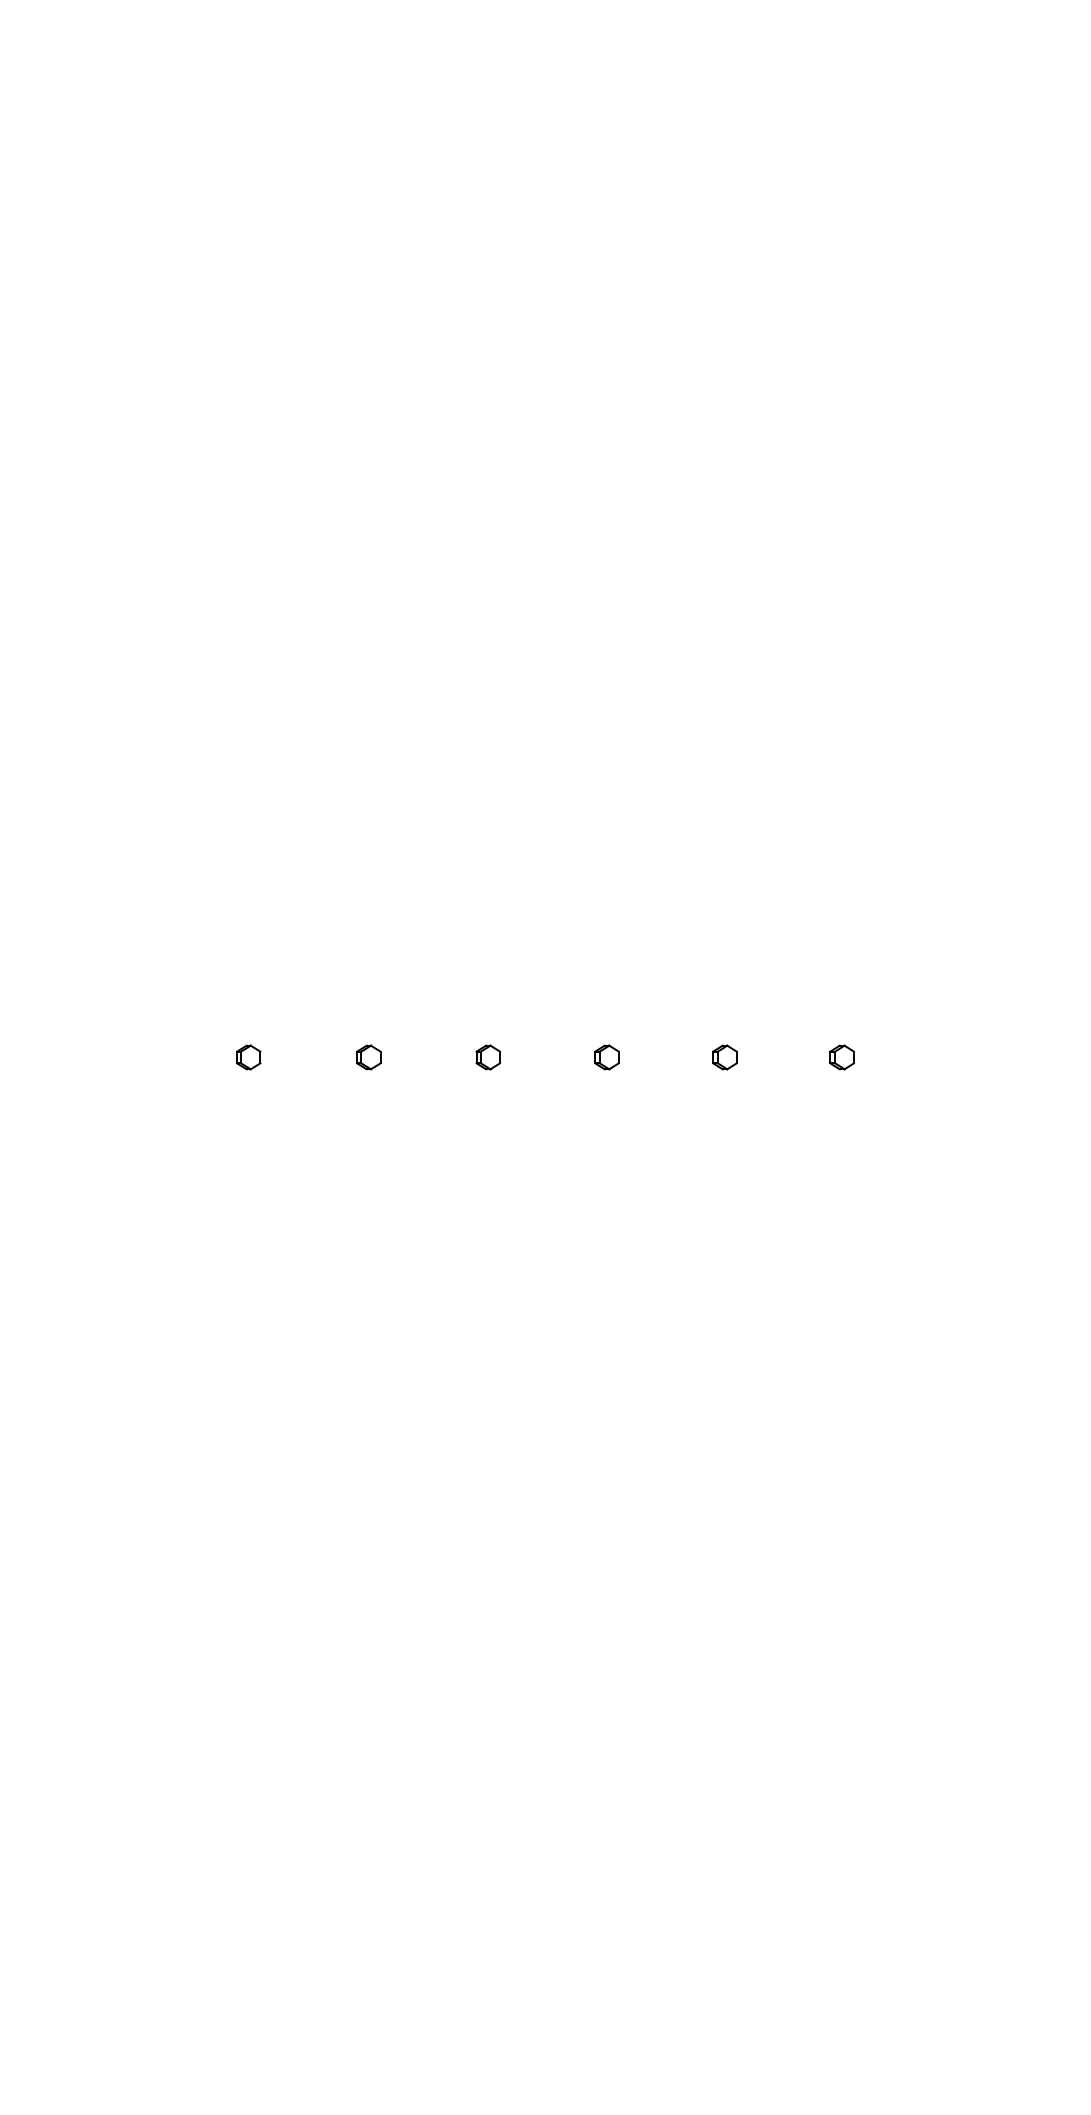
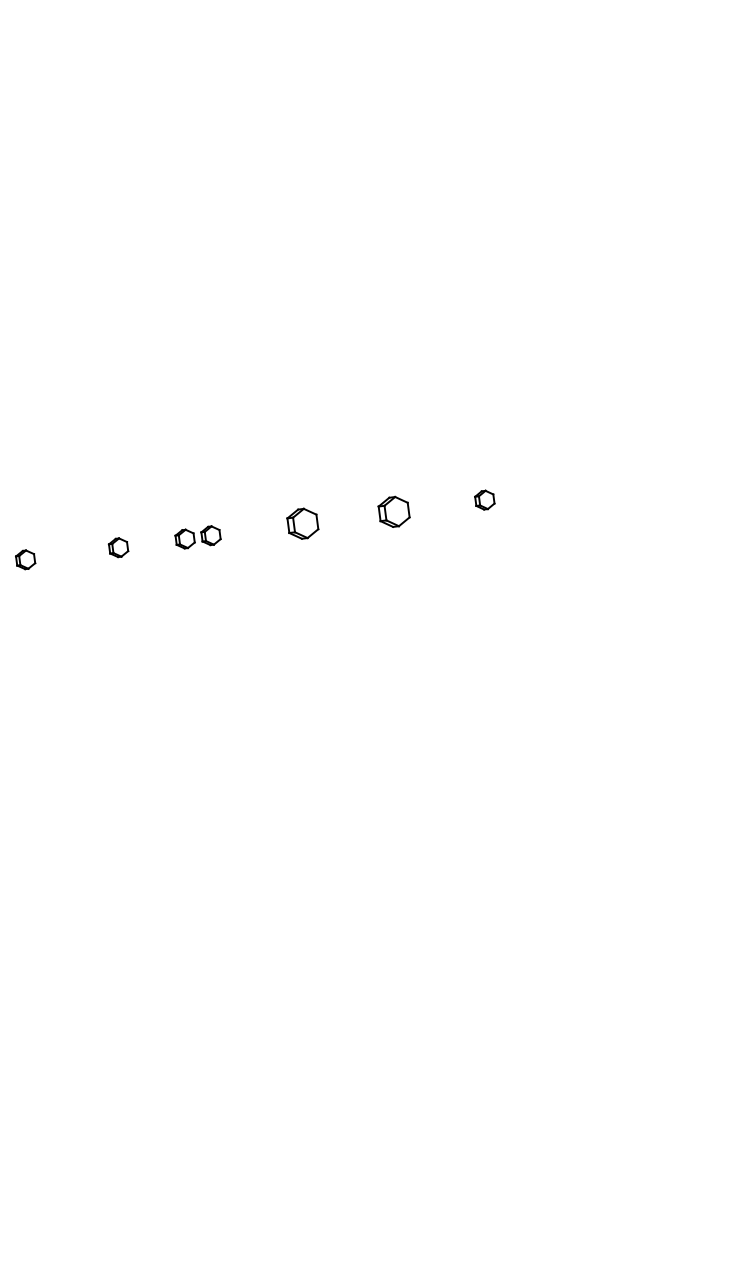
part: (454, 1057) -> (184, 539), added
part: (606, 1057) -> (302, 523), size x1.6
part: (724, 1057) -> (393, 512), size x1.6

